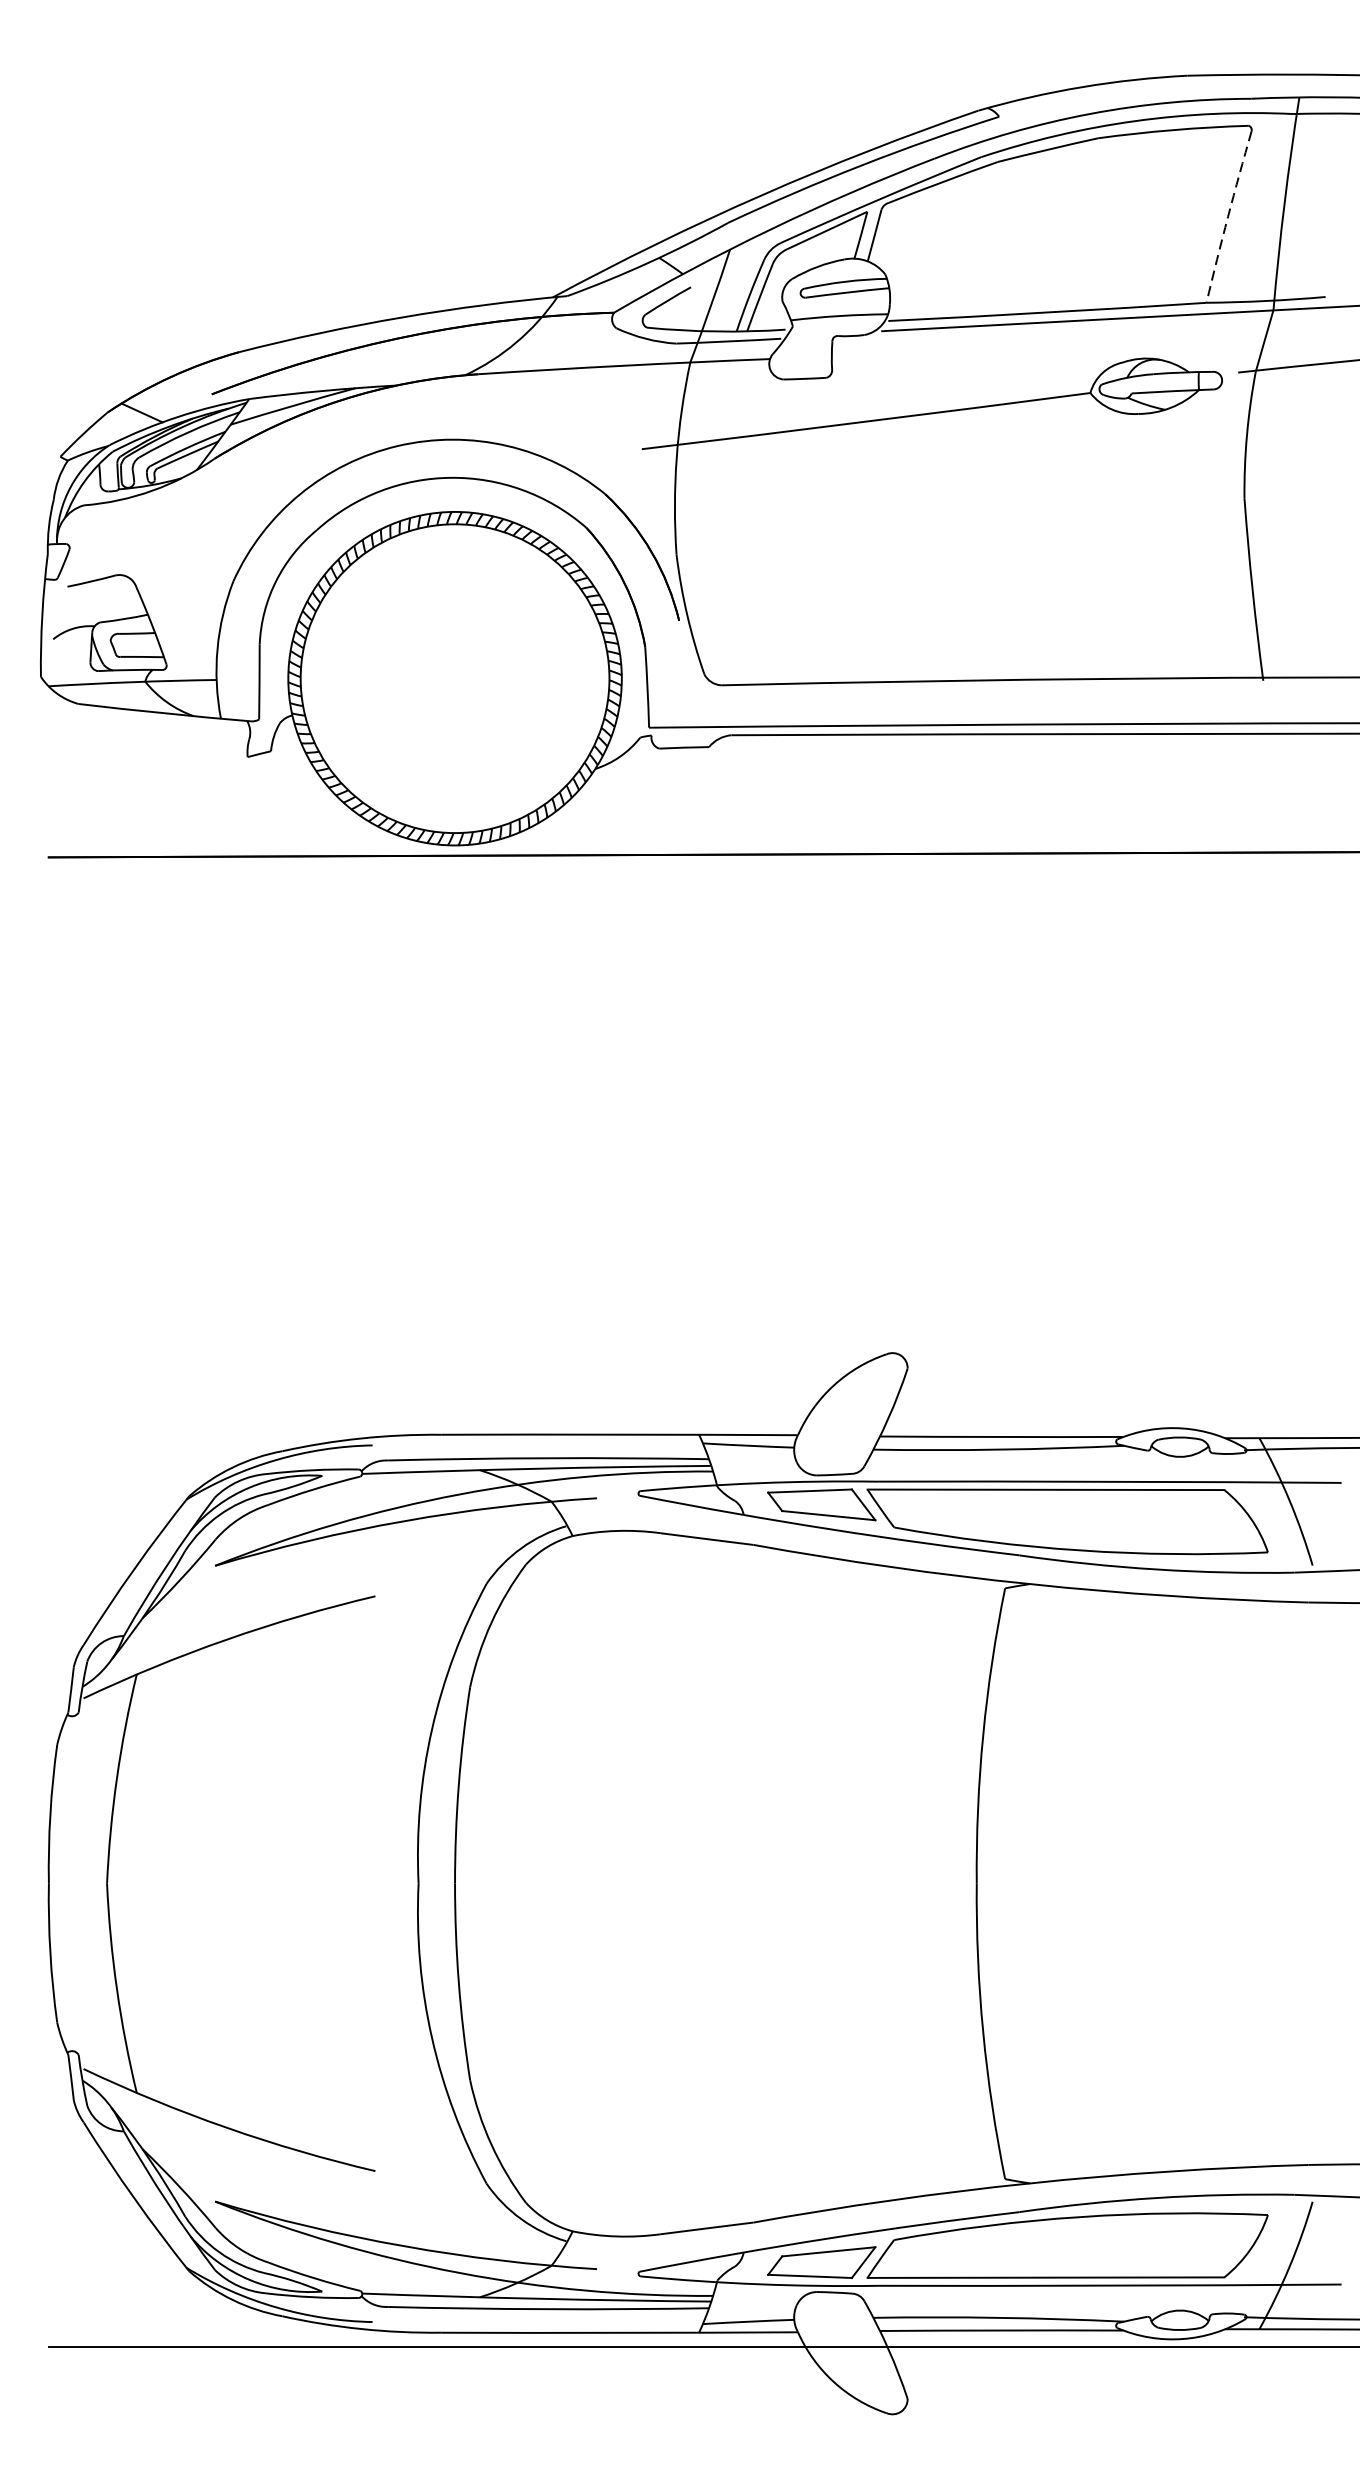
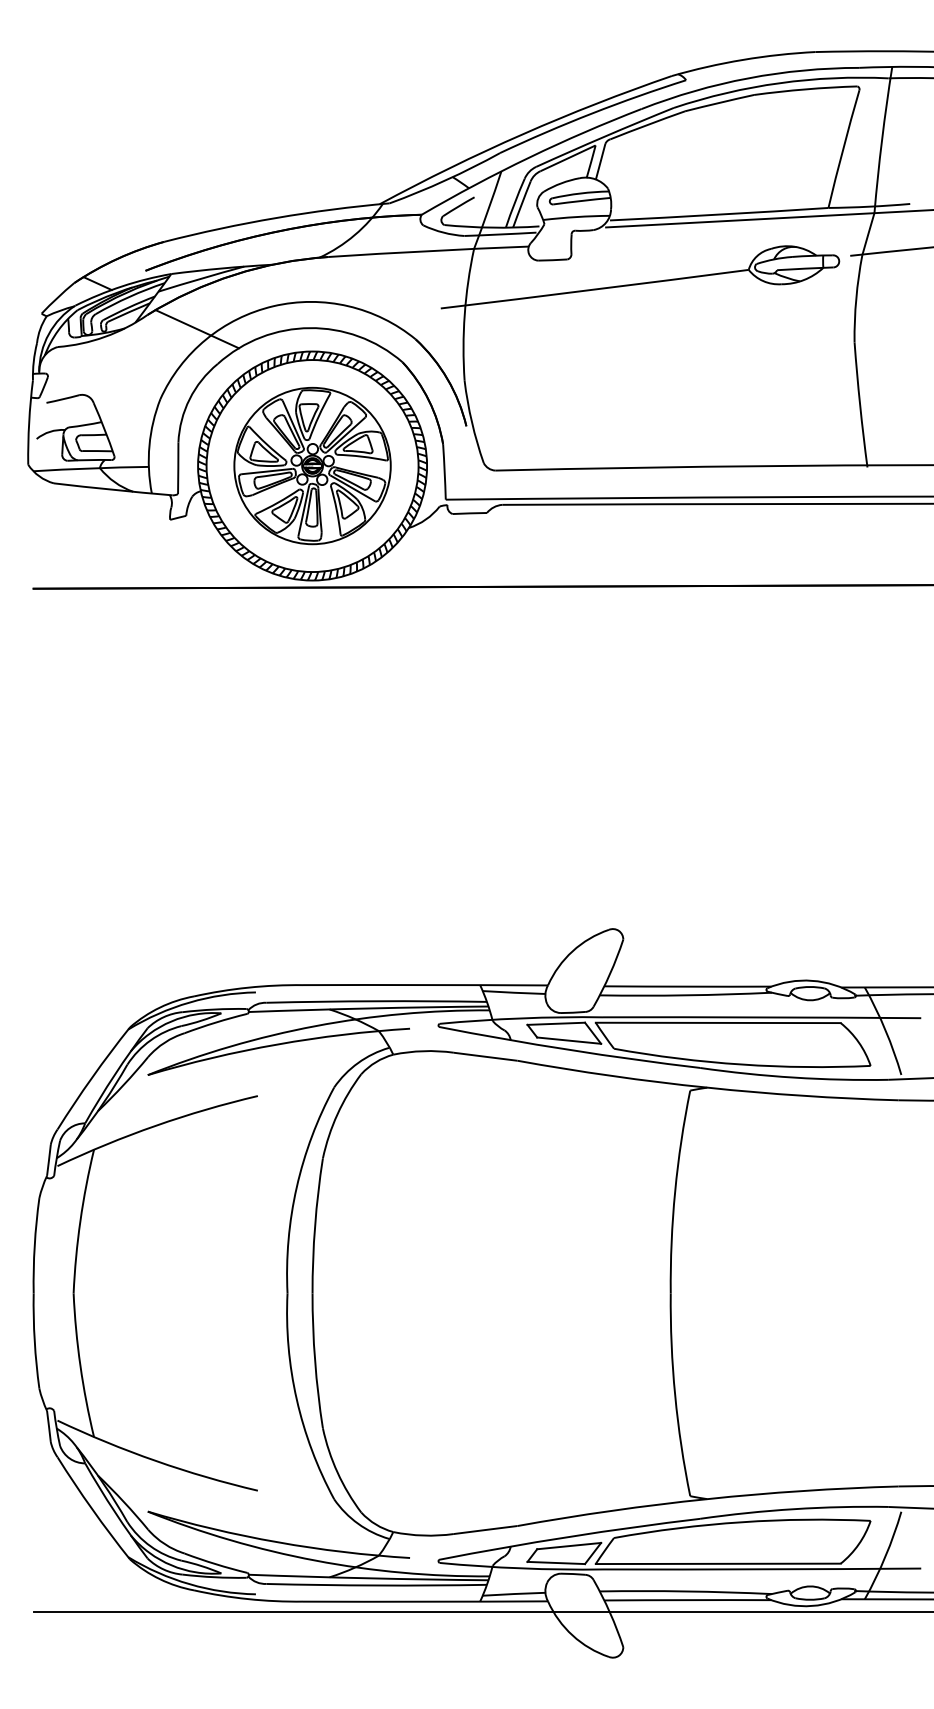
arc: (1228, 216) -> (843, 148), dashed -> solid
line: (286, 479) -> (196, 329), added
part: (454, 677) -> (312, 465), added

